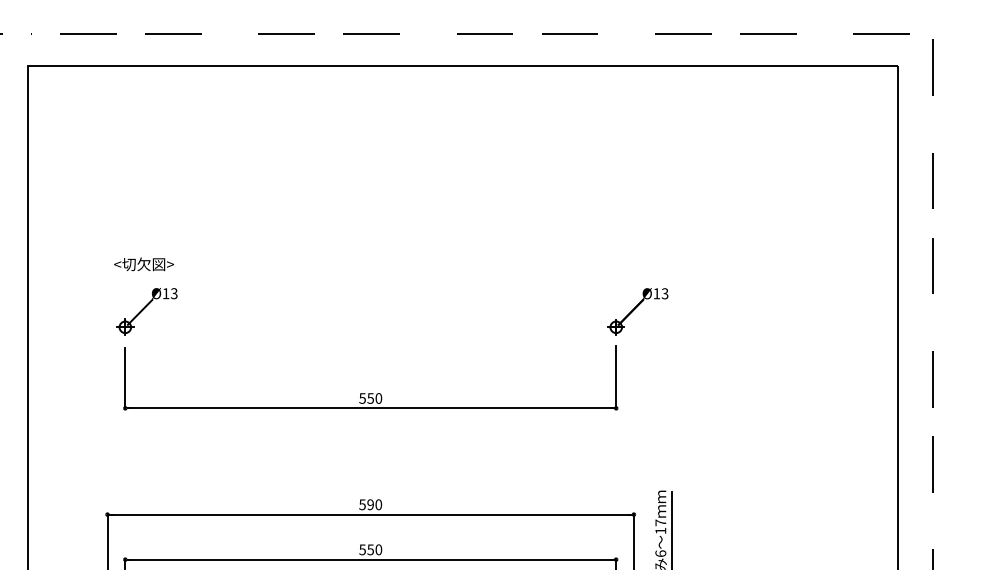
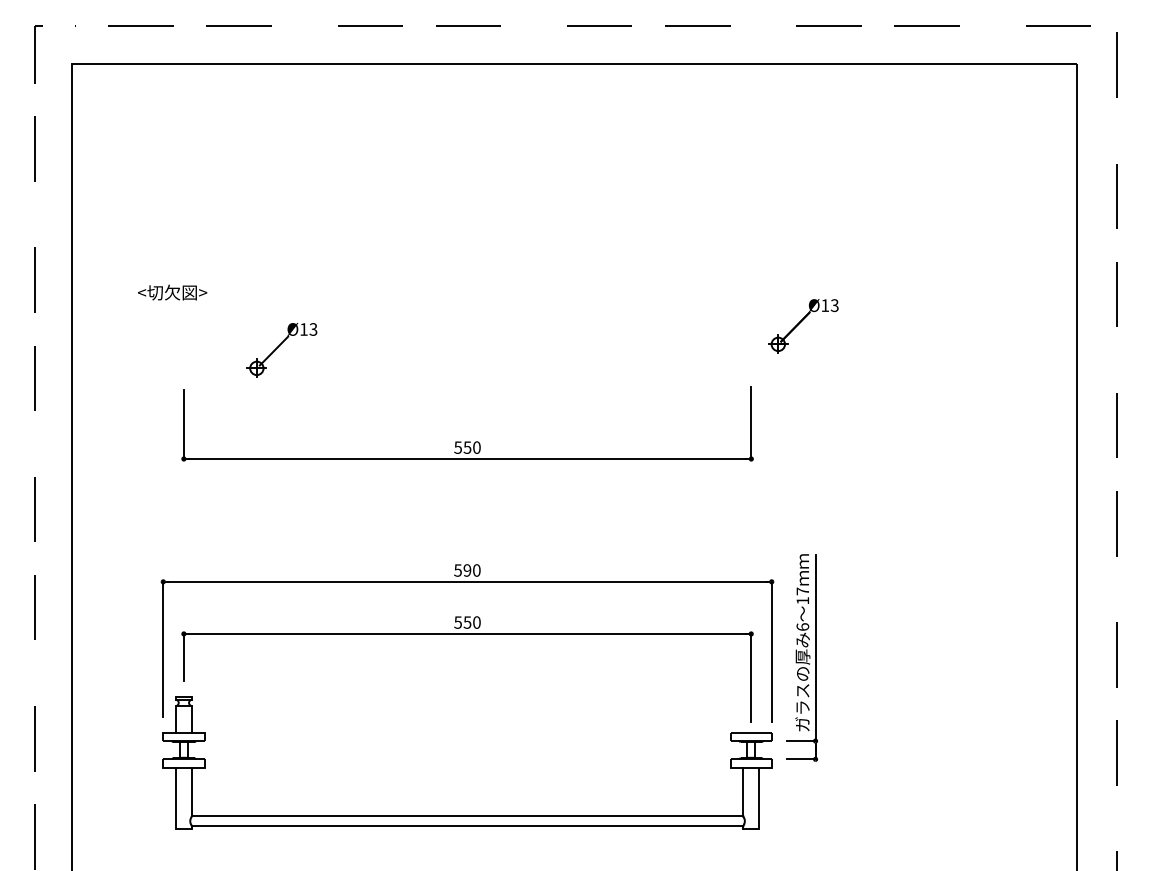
text: (144, 264) -> (172, 292), moved
part: (146, 310) -> (281, 349), moved
part: (638, 311) -> (803, 326), moved

